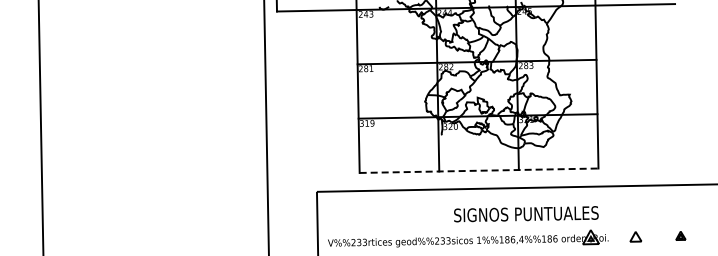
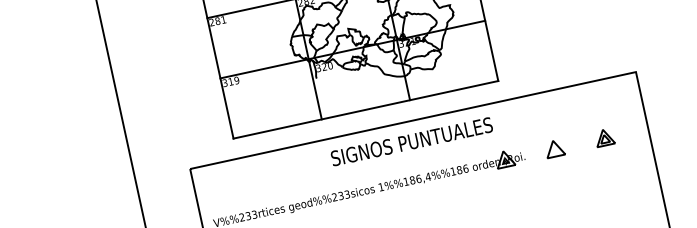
line: (479, 170) -> (366, 109), dashed -> solid
text: (526, 214) -> (412, 142), moved
part: (680, 235) -> (604, 137), size x1.67
part: (635, 236) -> (554, 148), size x1.43

